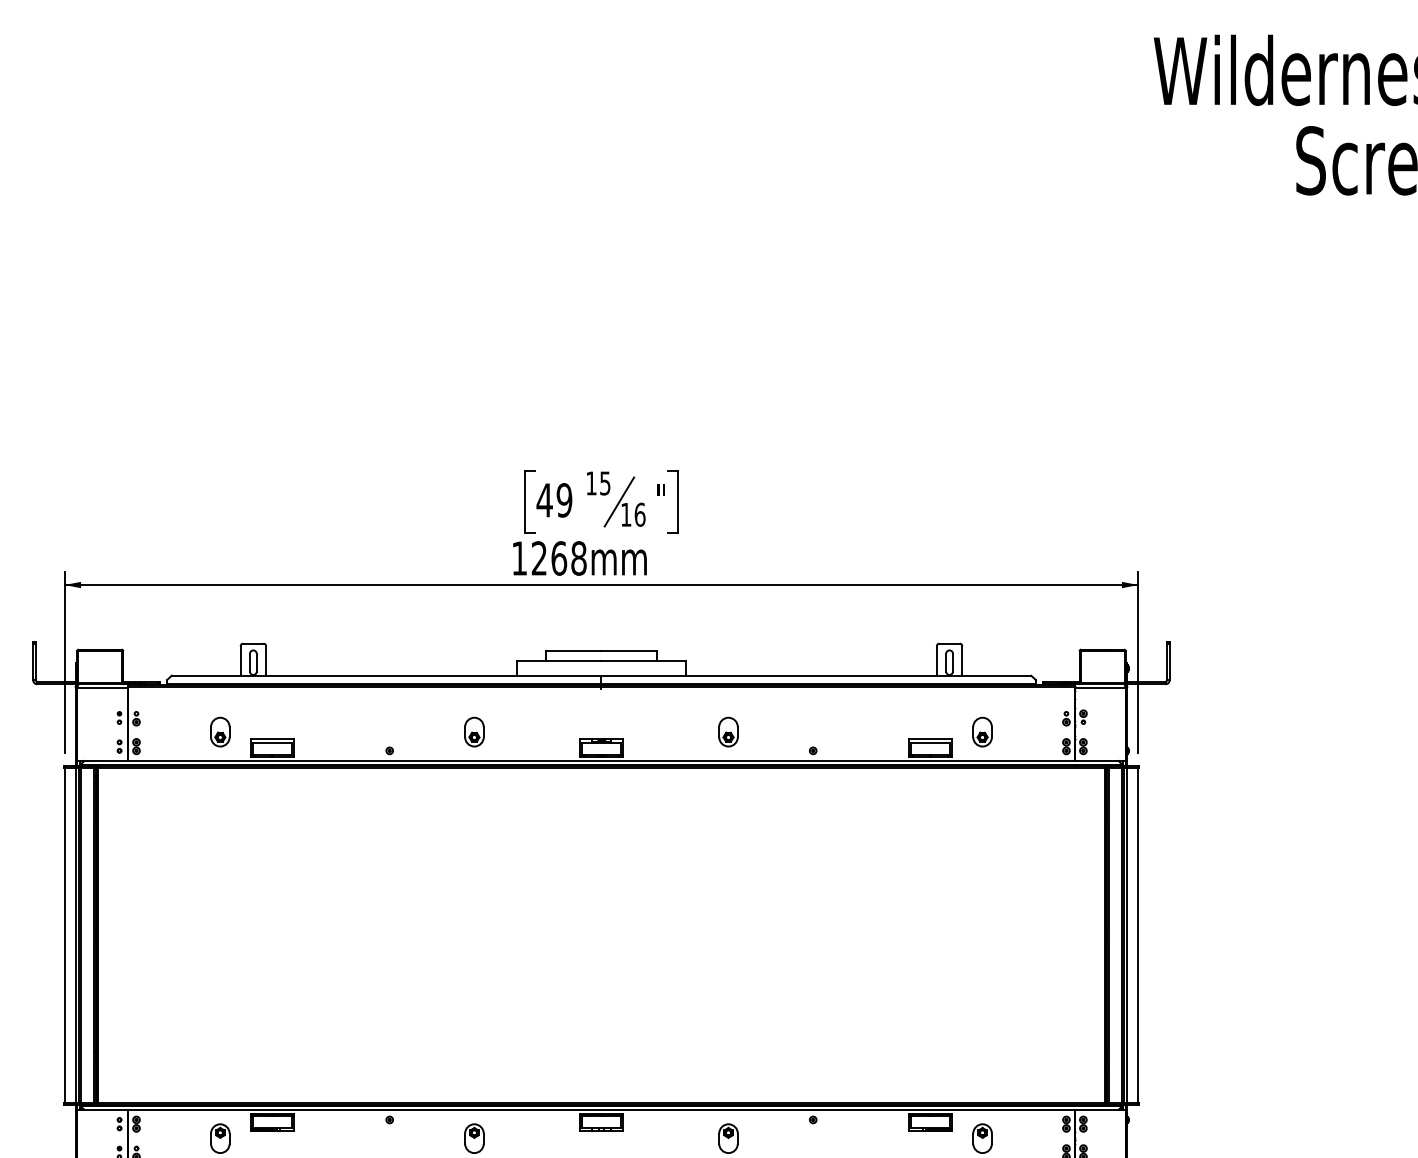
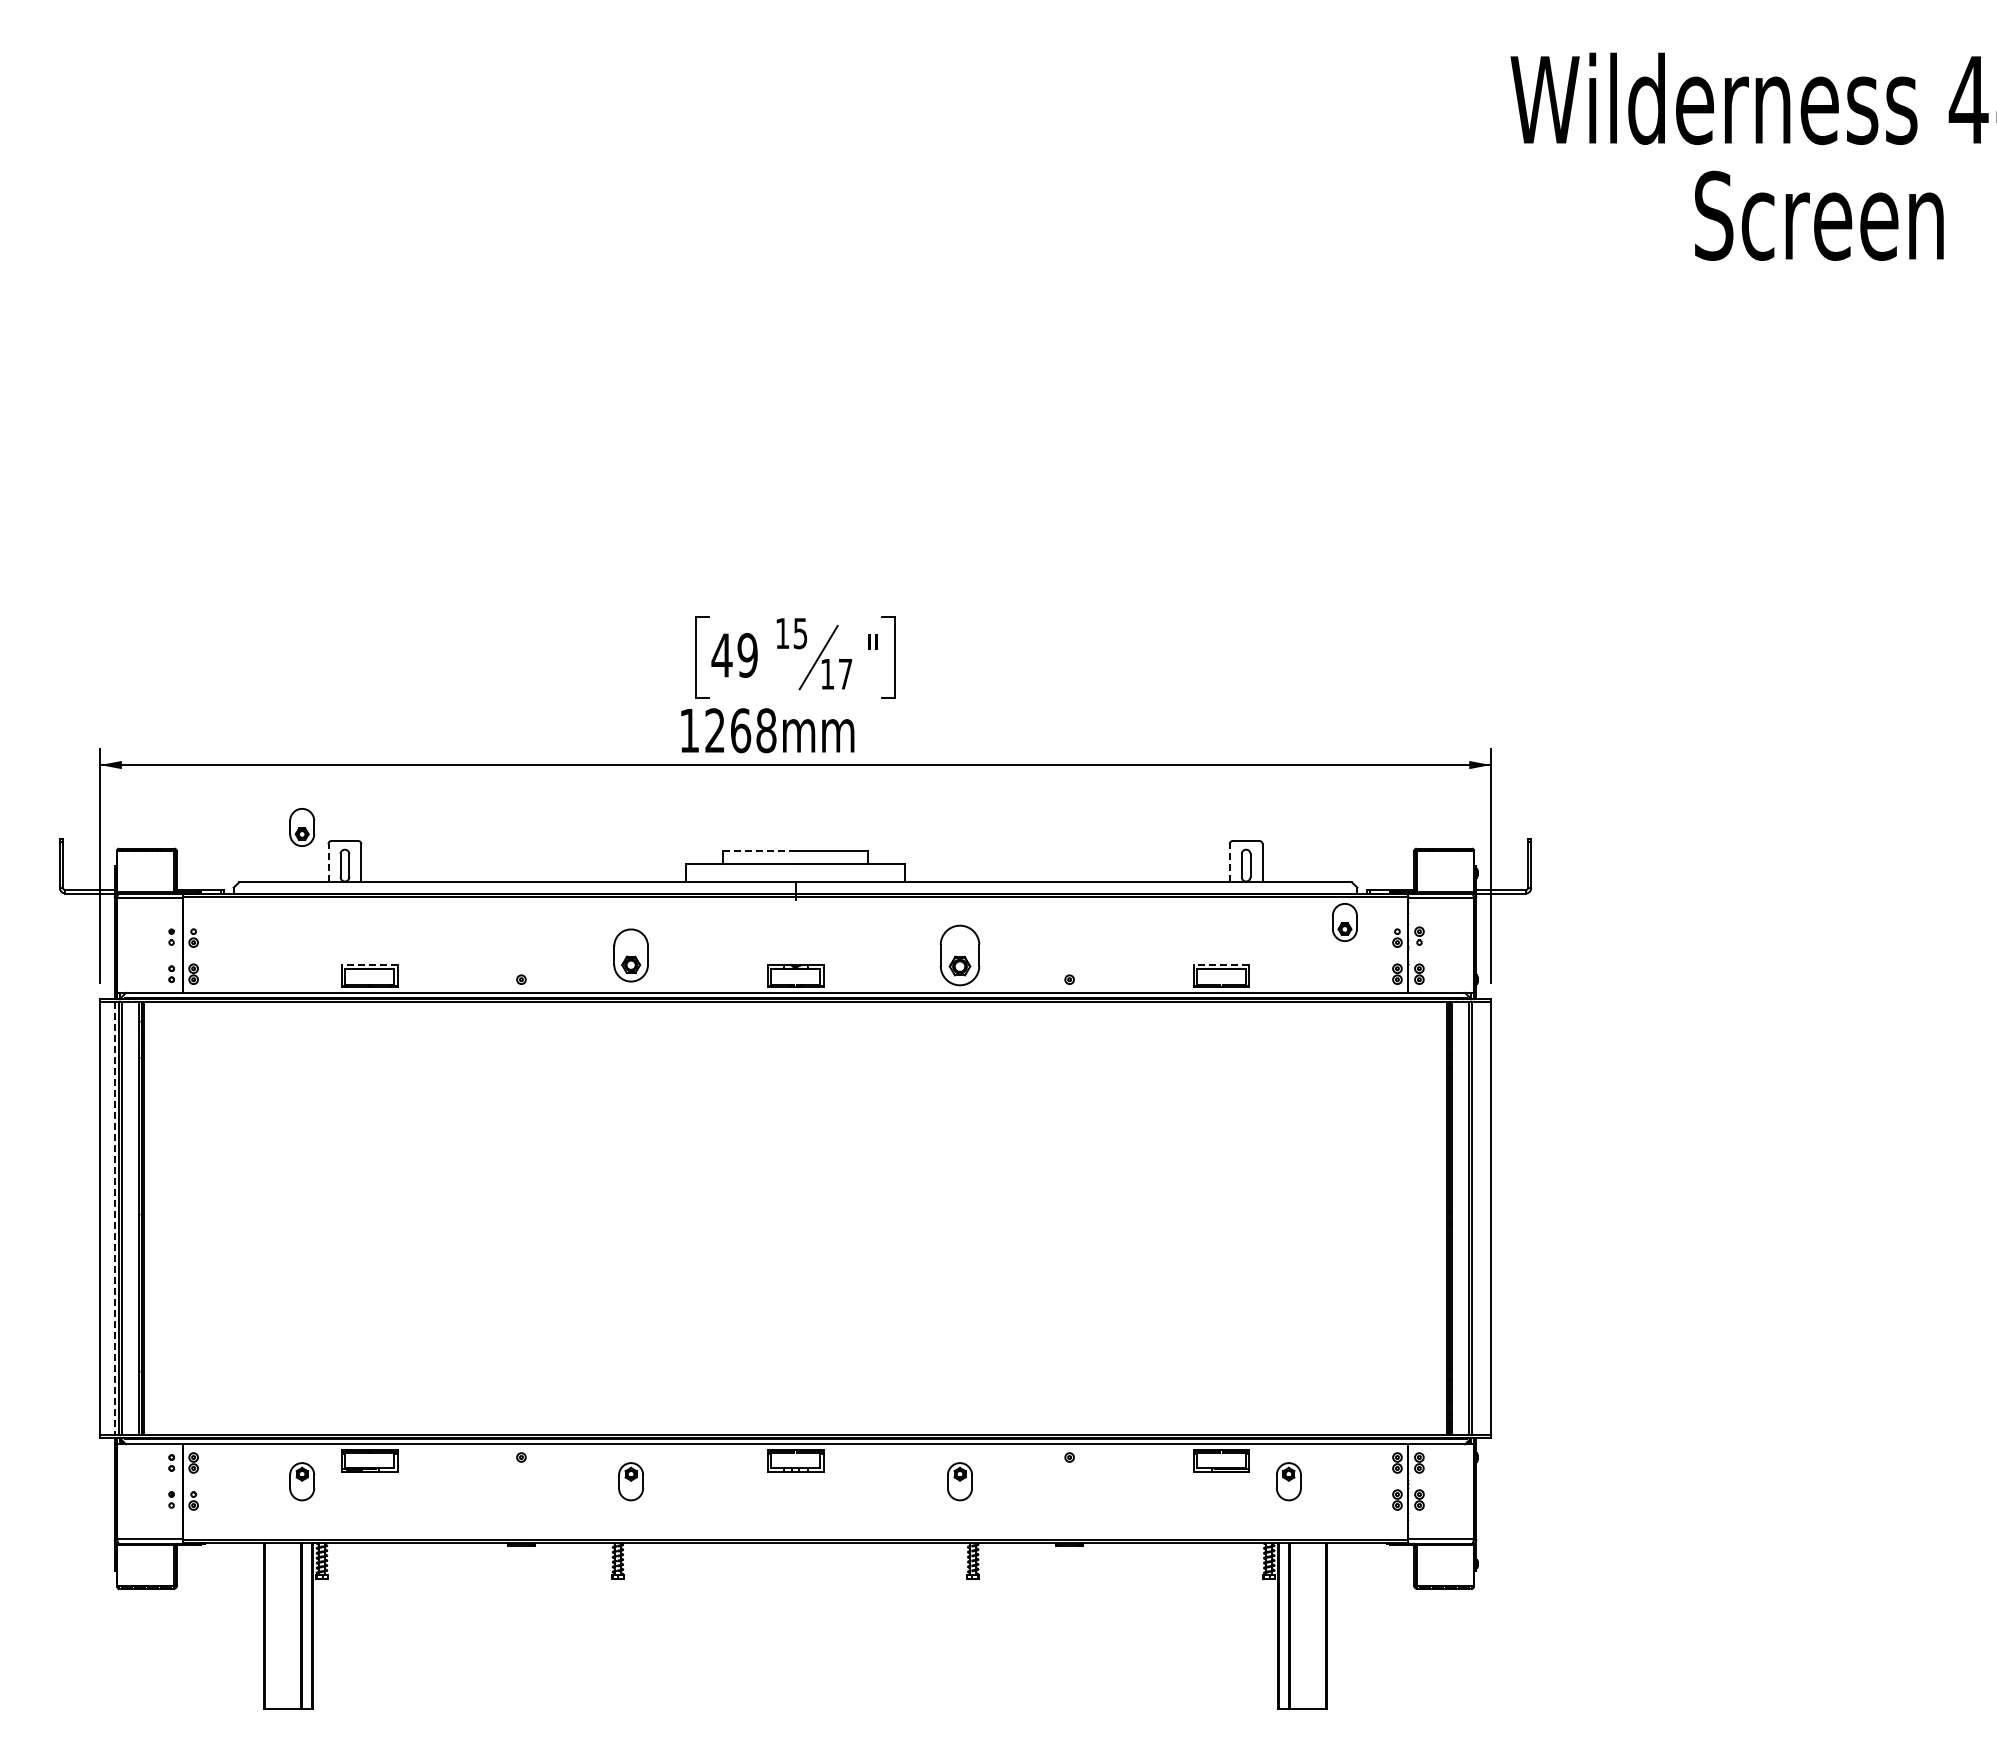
text: (640, 514) -> (845, 673), 16 -> 17
line: (573, 651) -> (759, 850), solid -> dashed
line: (240, 660) -> (328, 862), solid -> dashed
line: (936, 660) -> (1229, 862), solid -> dashed
part: (220, 732) -> (302, 827), moved
part: (473, 732) -> (630, 955), size x1.4
part: (728, 732) -> (959, 955), size x1.6
part: (982, 732) -> (1344, 922), moved
line: (272, 739) -> (369, 964), solid -> dashed
line: (930, 739) -> (1221, 964), solid -> dashed
line: (75, 935) -> (114, 1218), solid -> dashed
line: (1127, 935) -> (1476, 1218), removed

